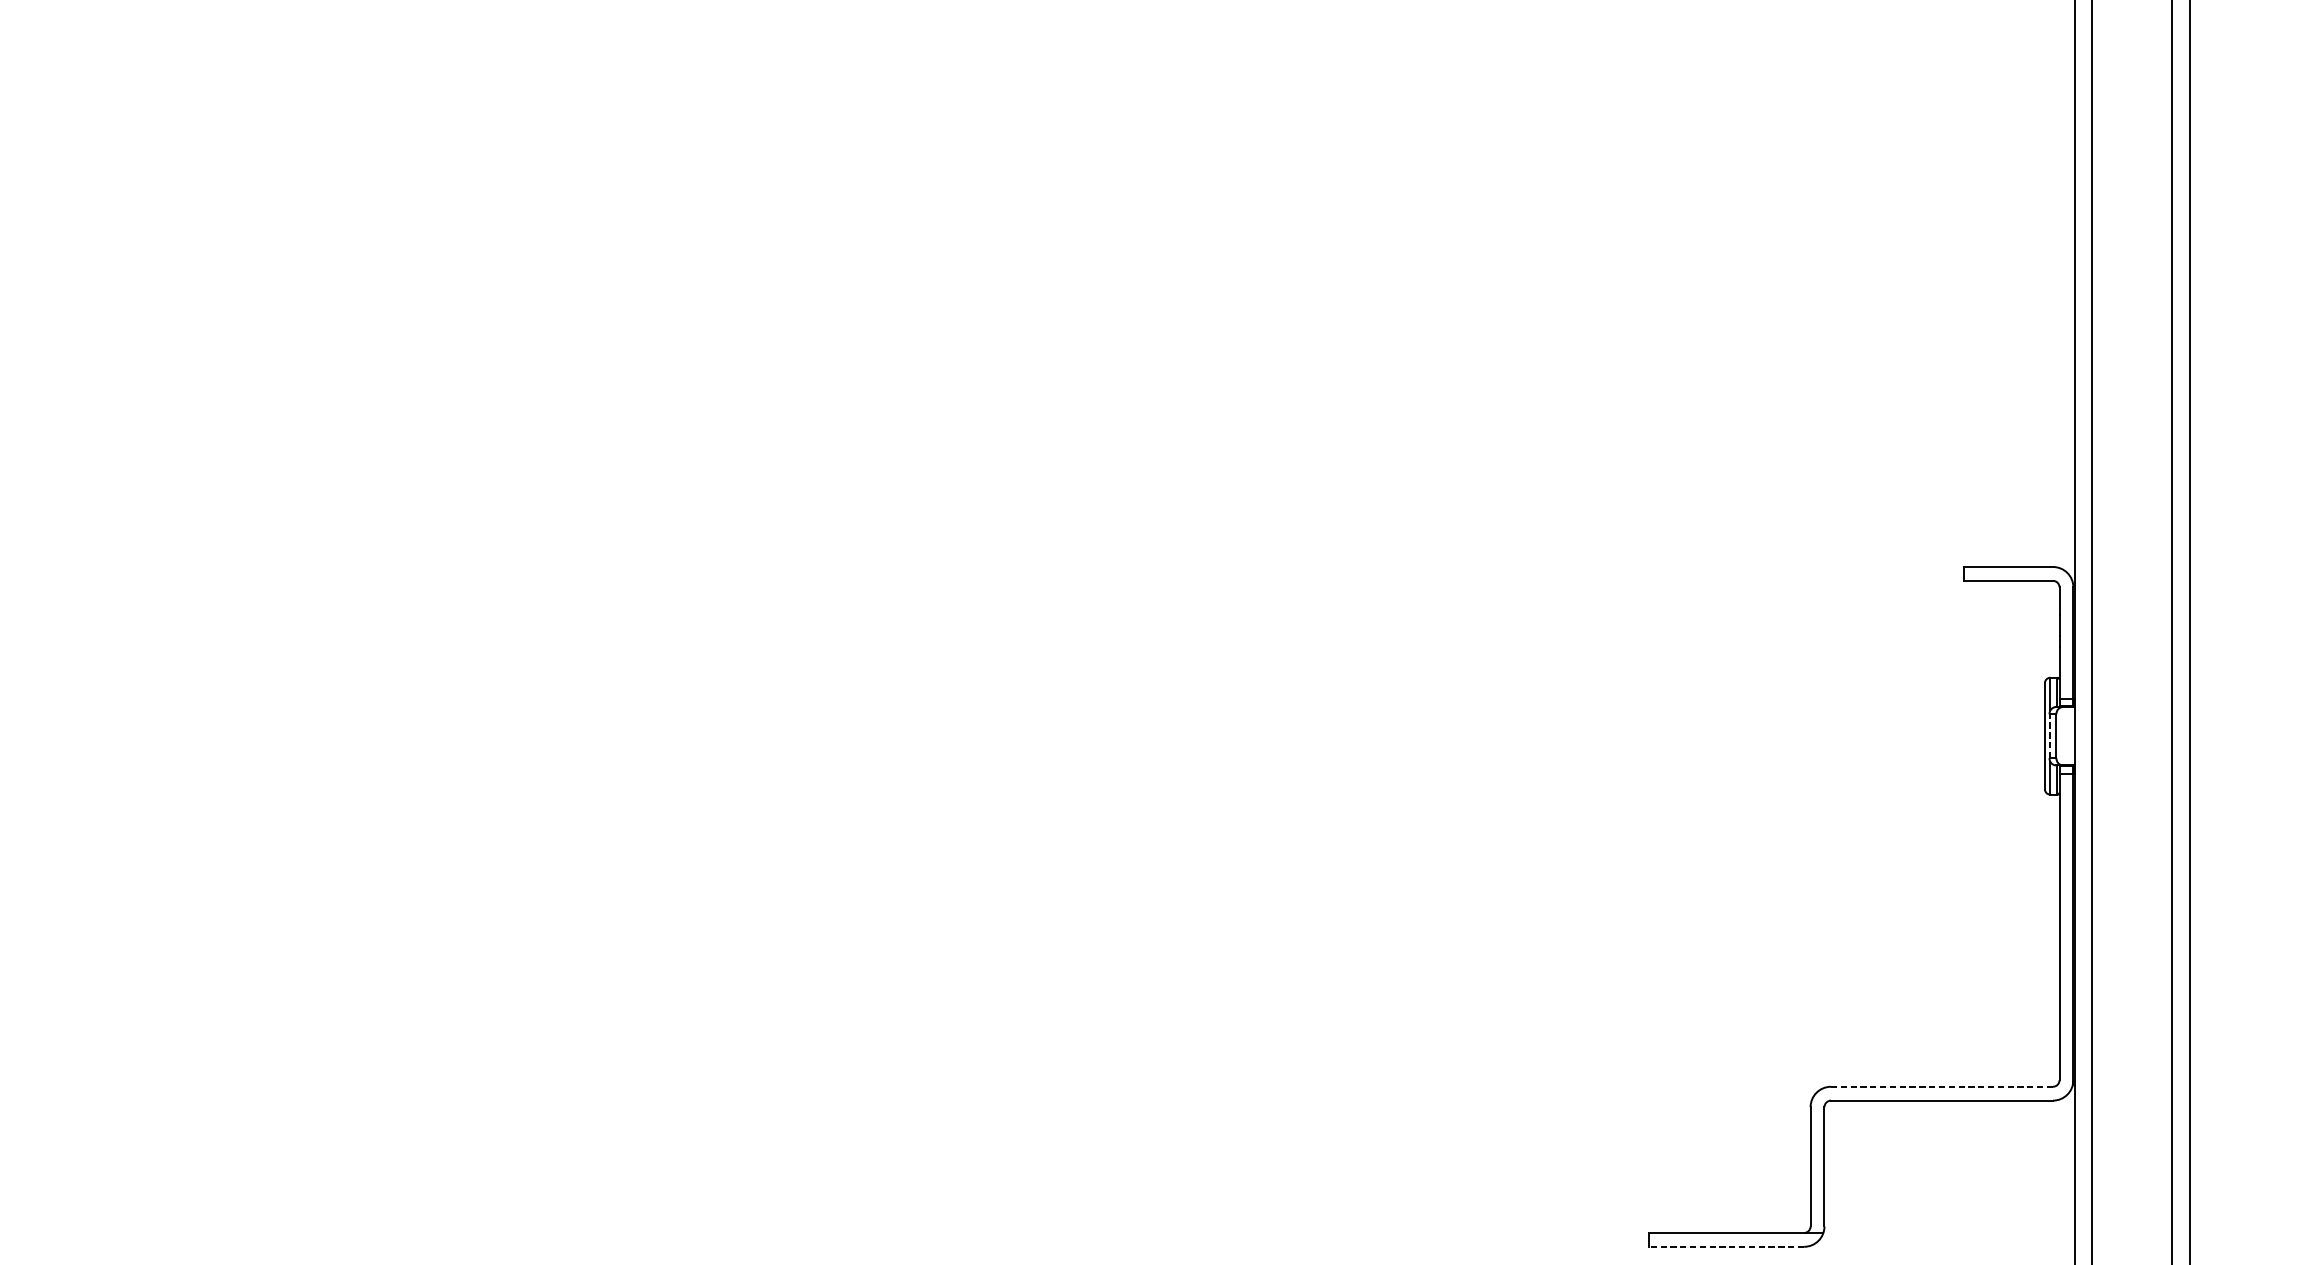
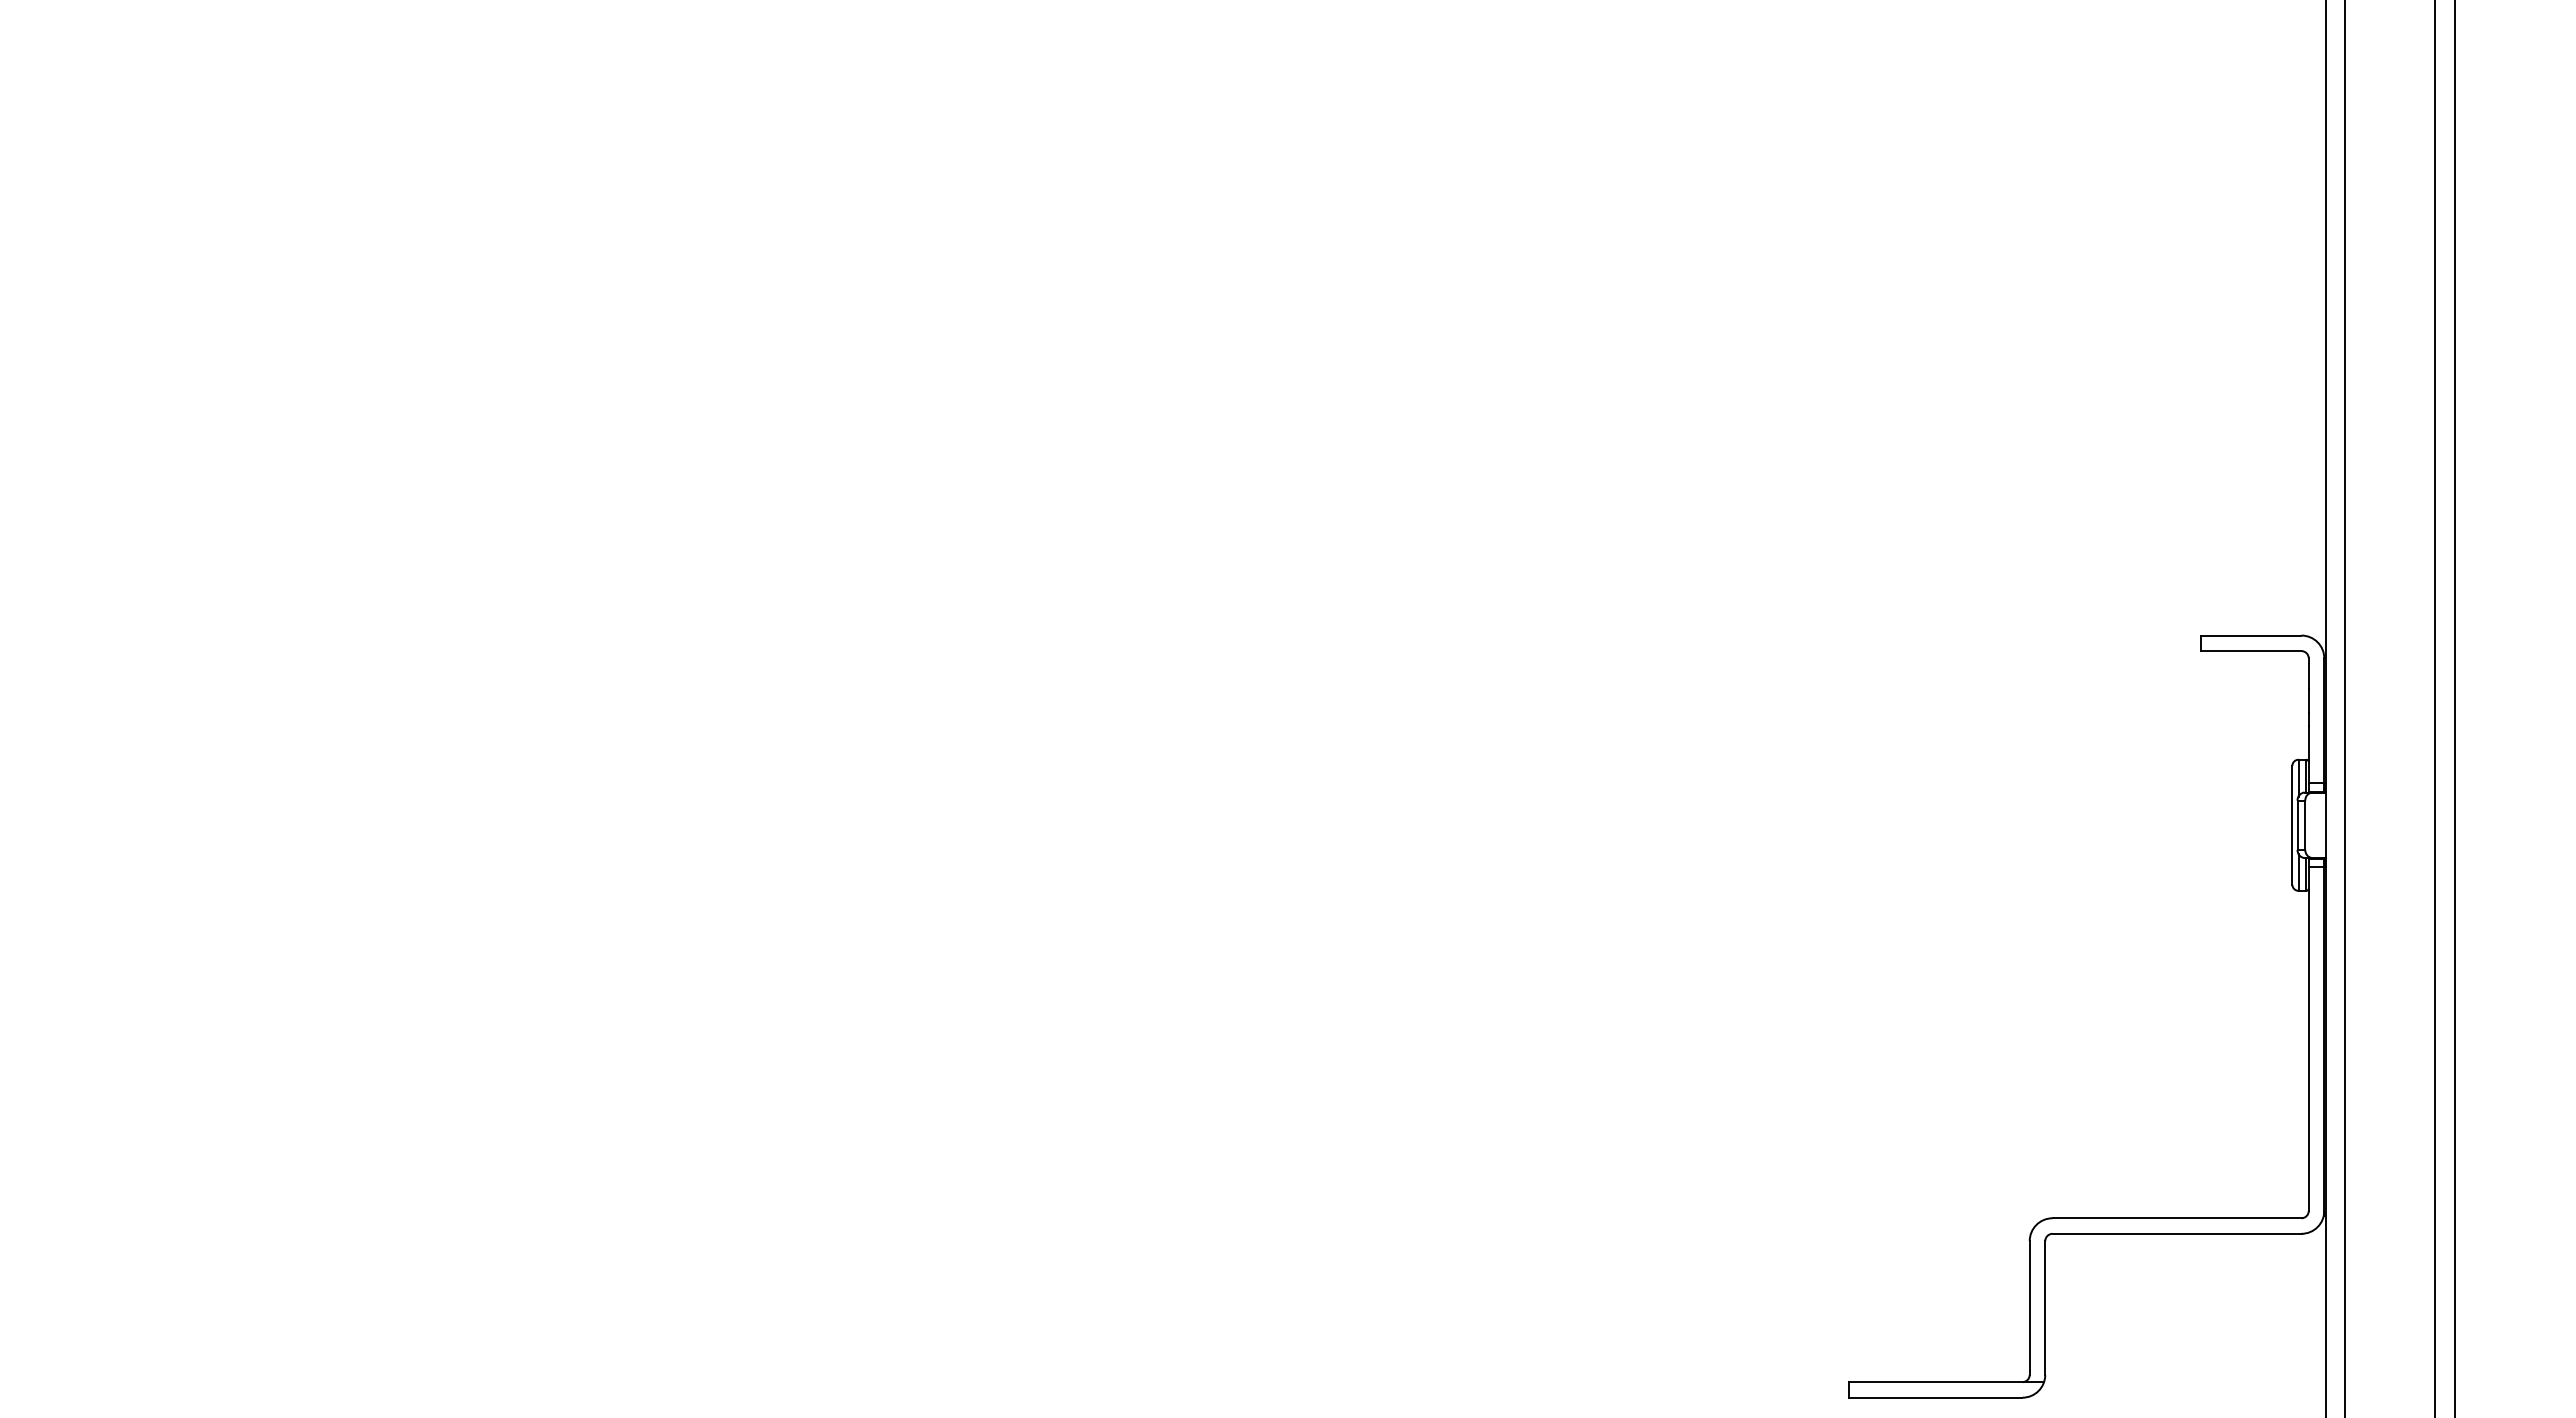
line: (2049, 736) -> (2297, 825), dashed -> solid
line: (1942, 1086) -> (2177, 1218), dashed -> solid
line: (1726, 1246) -> (1935, 1397), dashed -> solid

